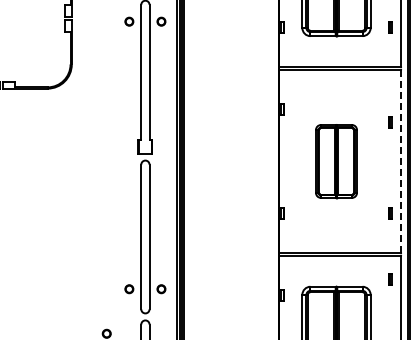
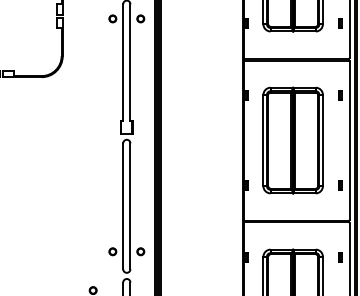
part: (390, 122) -> (340, 95), moved
line: (401, 160) -> (349, 139), dashed -> solid
part: (336, 161) -> (293, 140), size x1.67
part: (390, 279) -> (340, 257), moved

